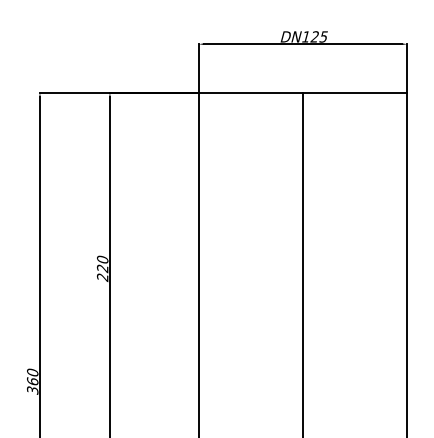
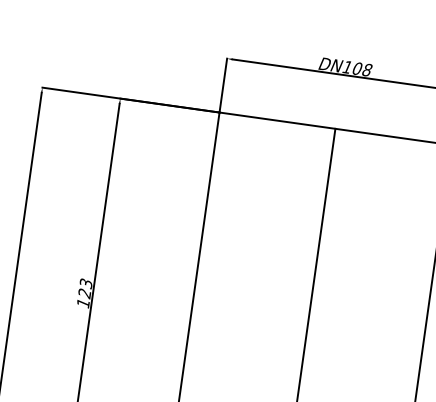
text: (319, 36) -> (362, 68), DN125 -> DN108
text: (102, 268) -> (84, 293), 220 -> 123

